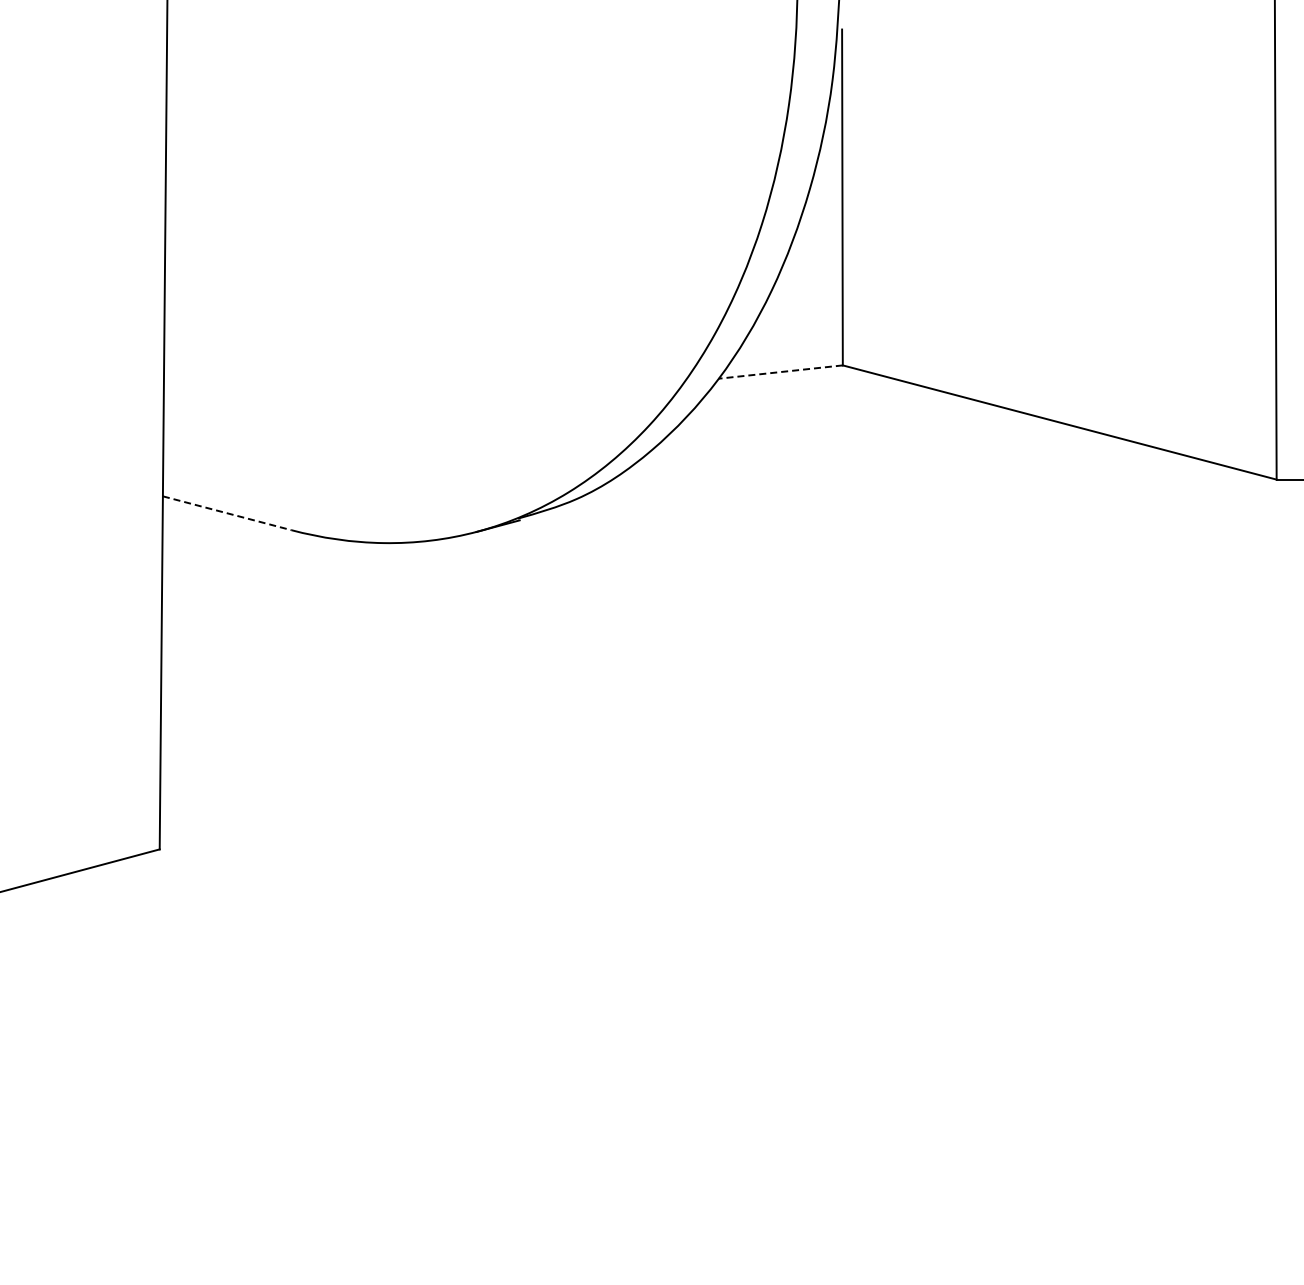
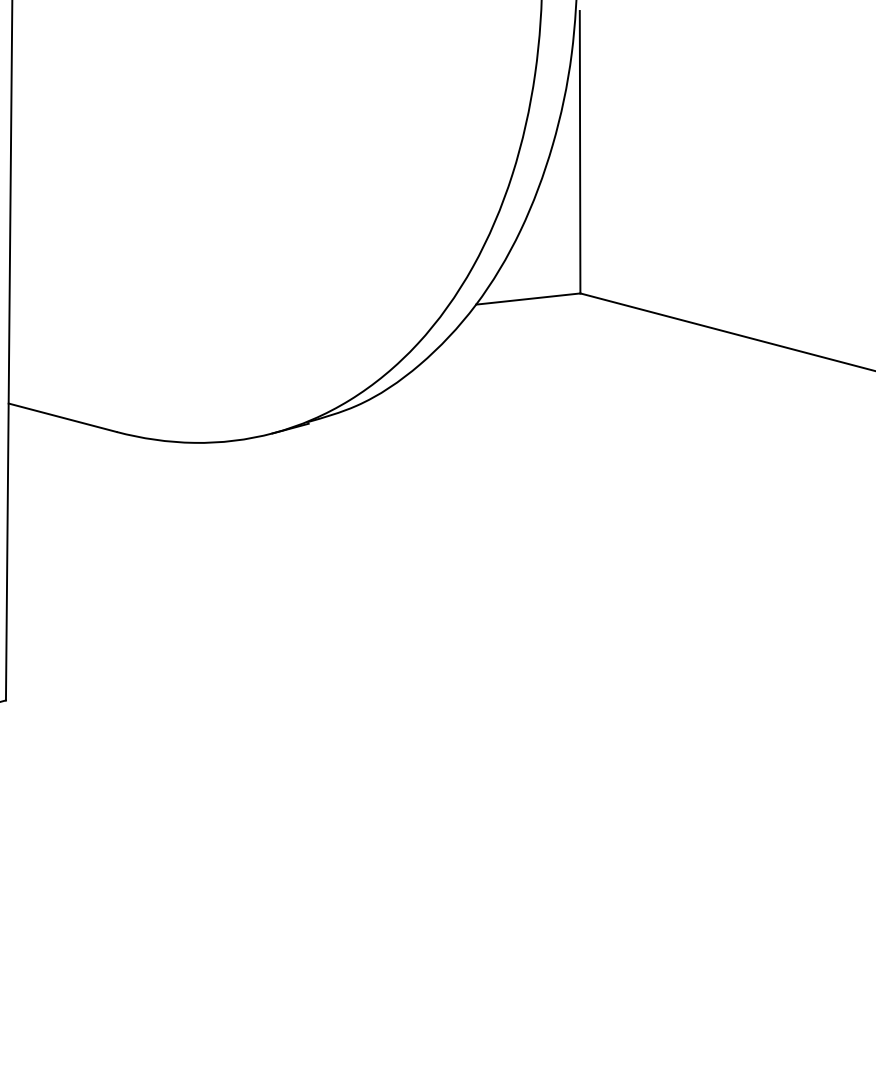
line: (780, 372) -> (527, 299), dashed -> solid
line: (227, 513) -> (62, 417), dashed -> solid

